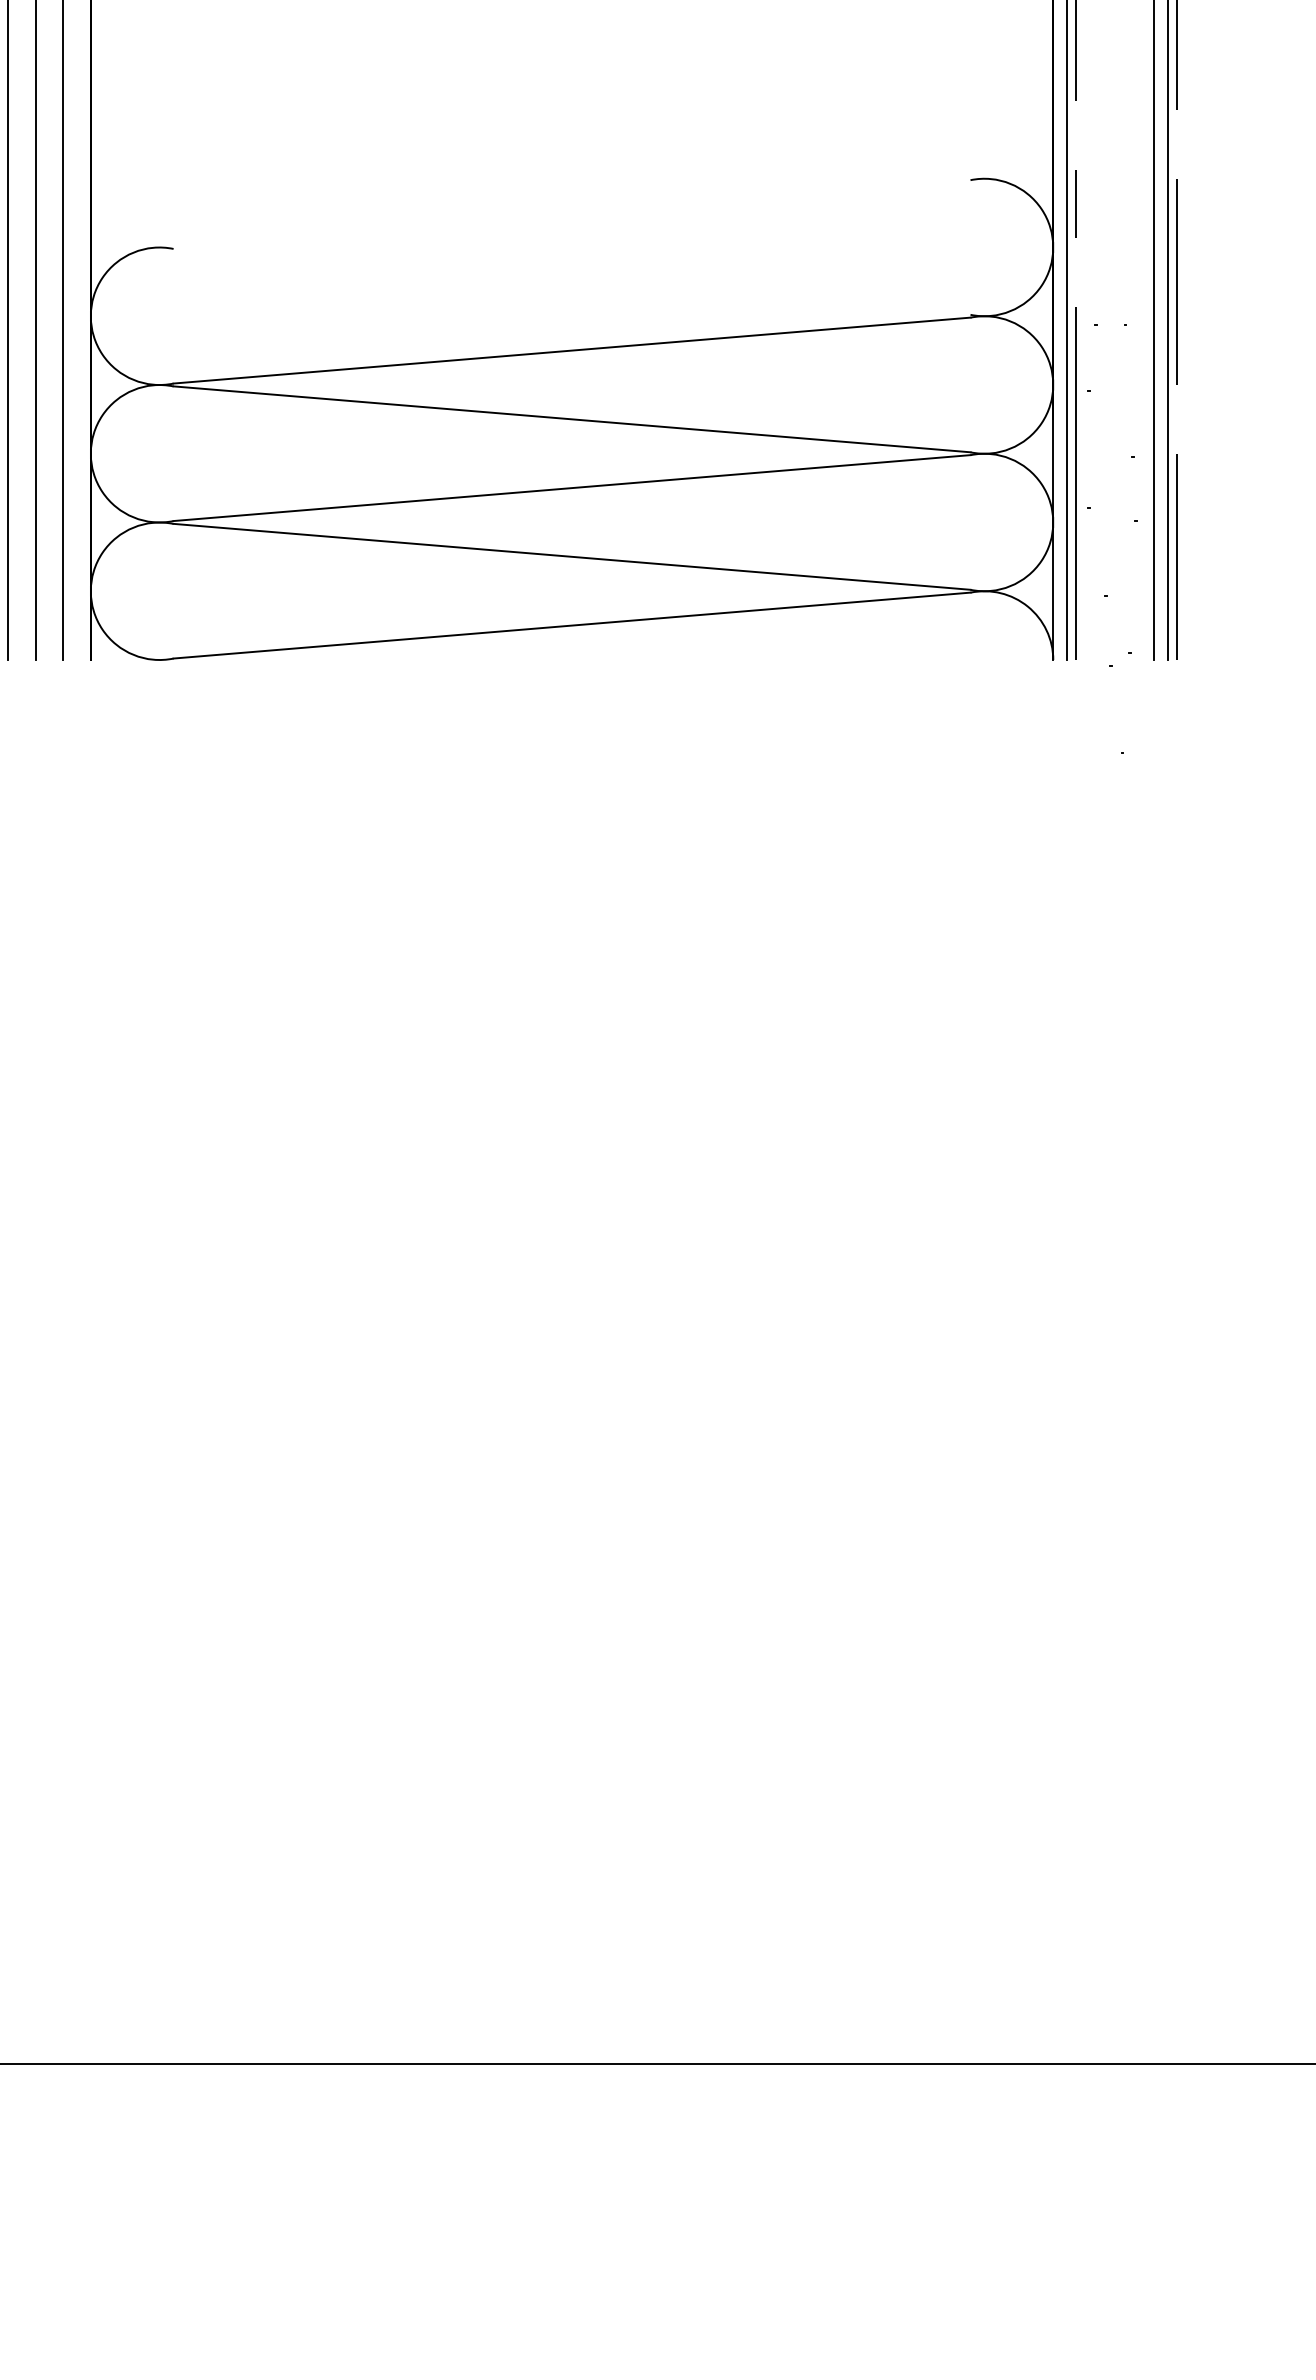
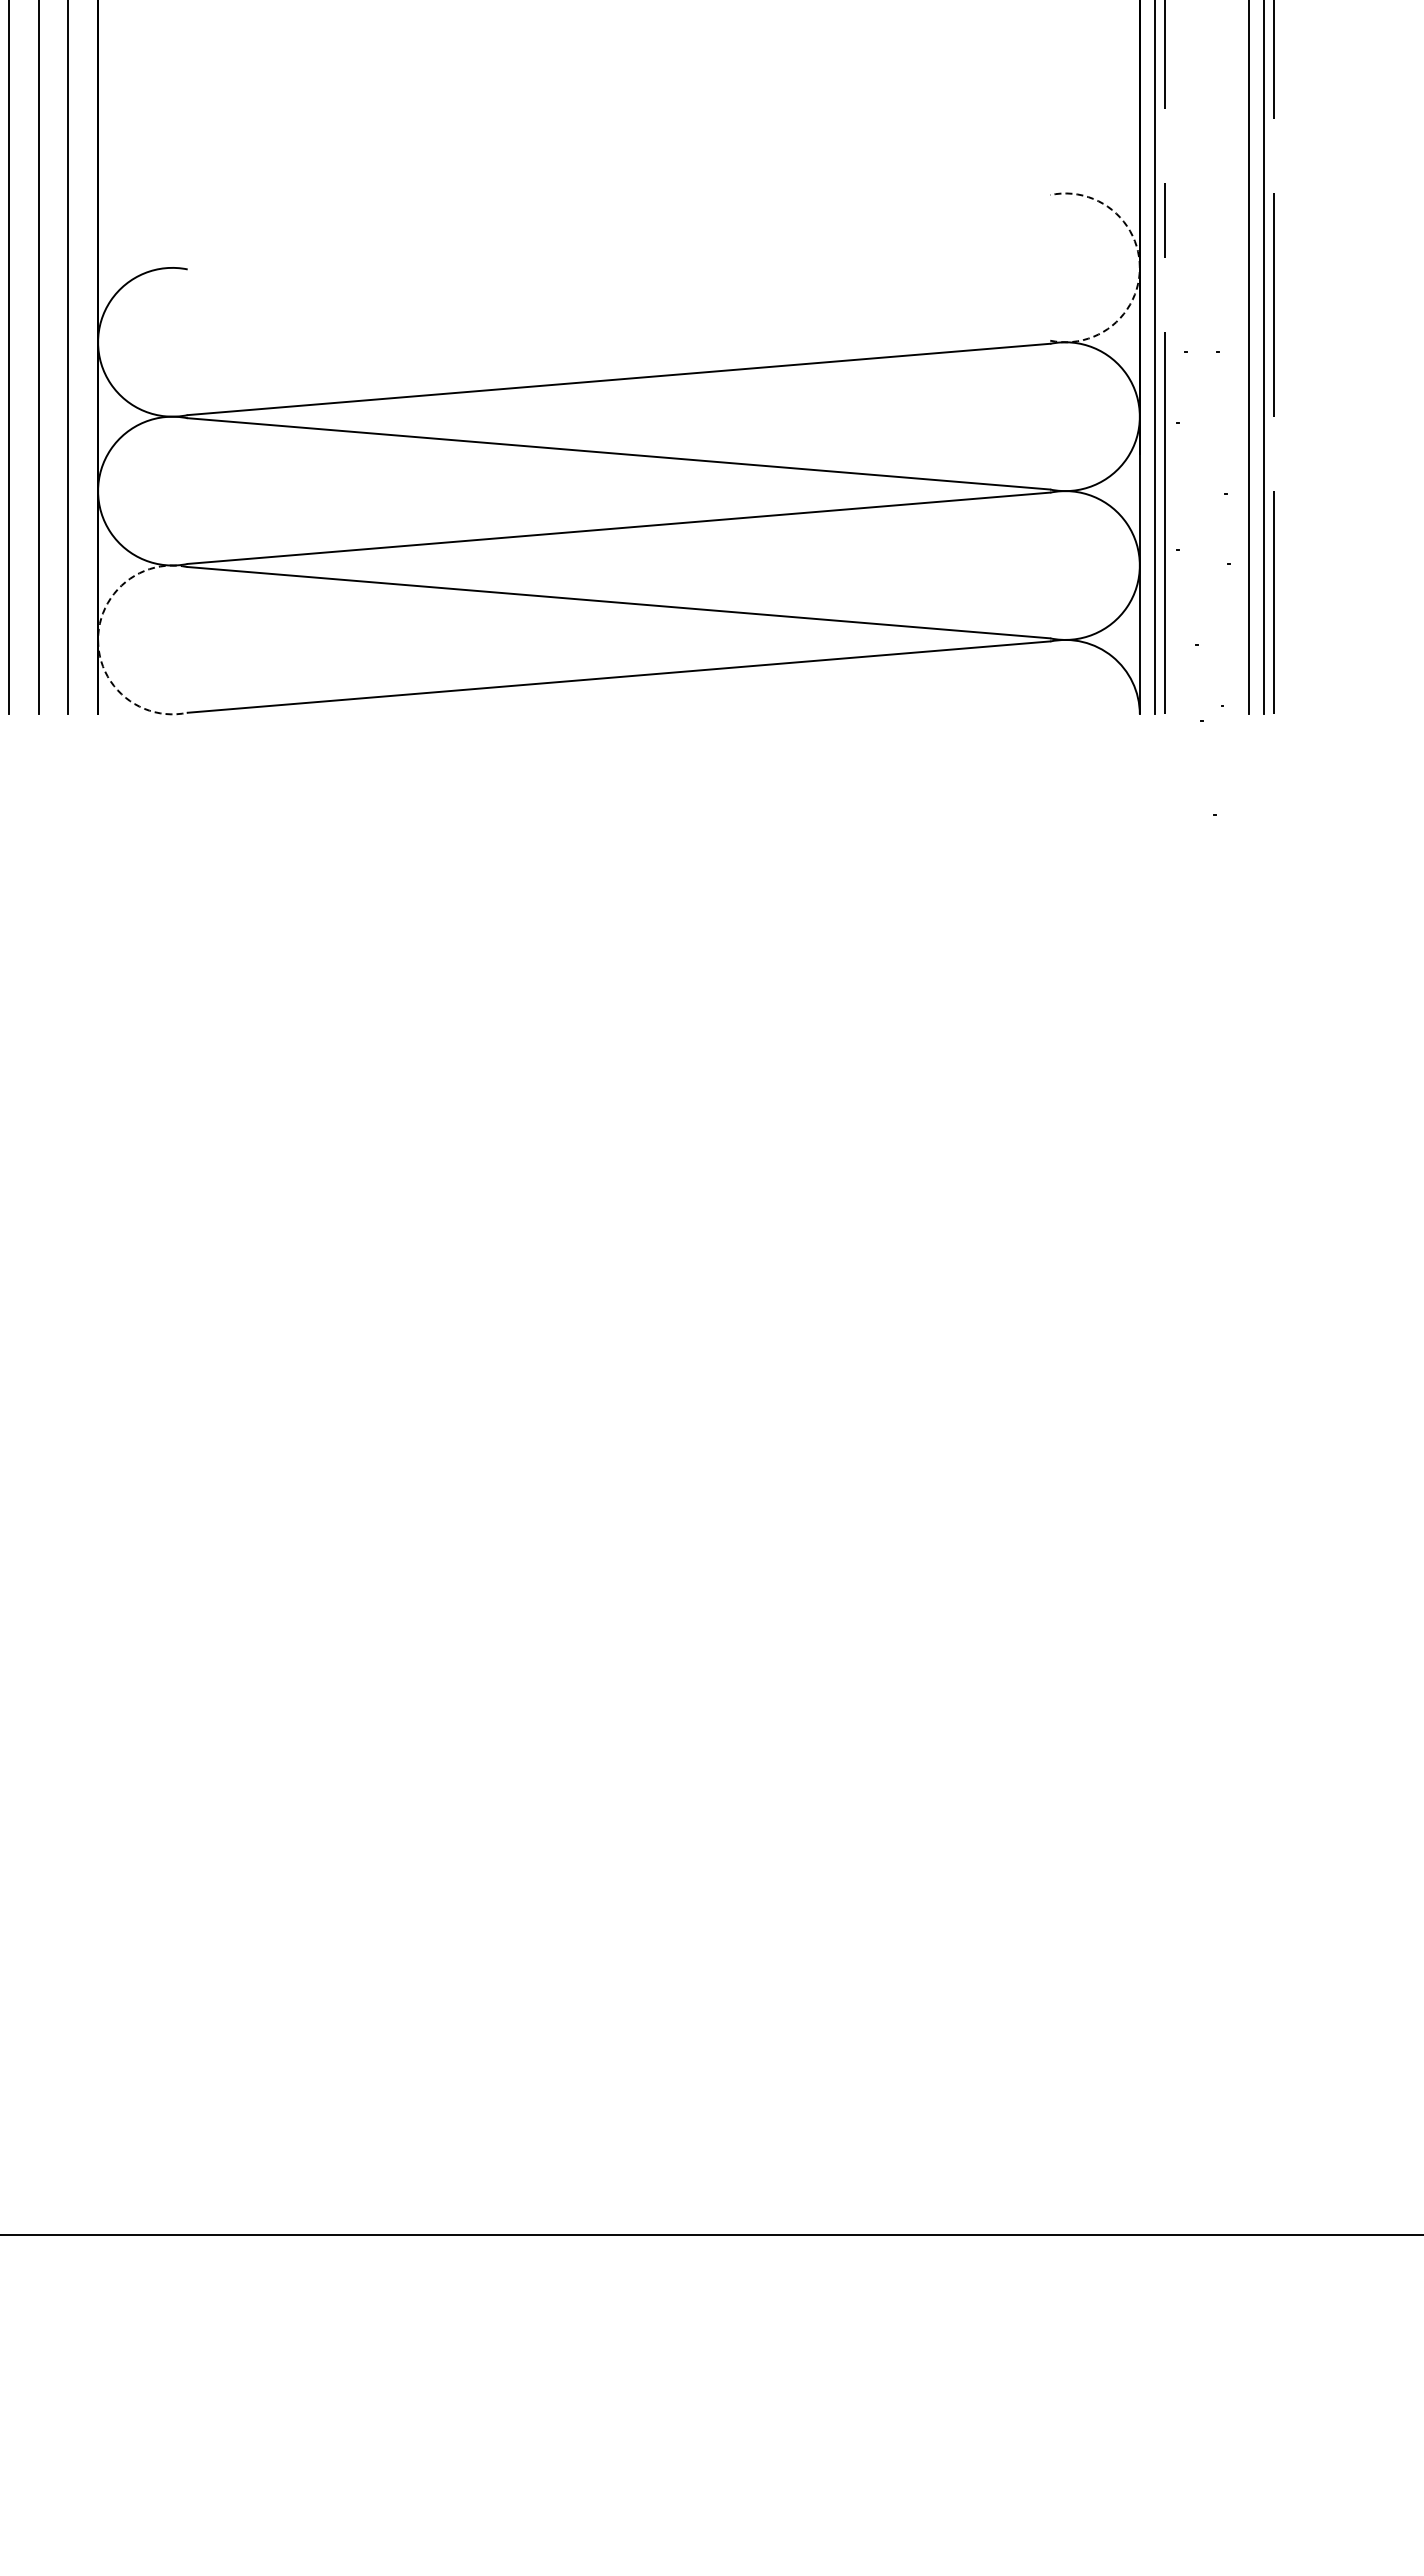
arc: (1052, 247) -> (1139, 267), solid -> dashed
arc: (91, 590) -> (98, 639), solid -> dashed

